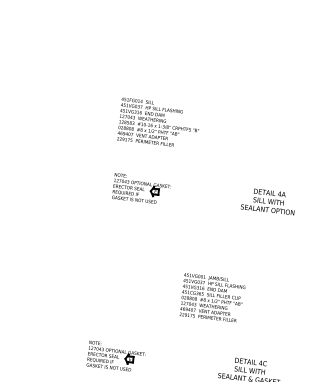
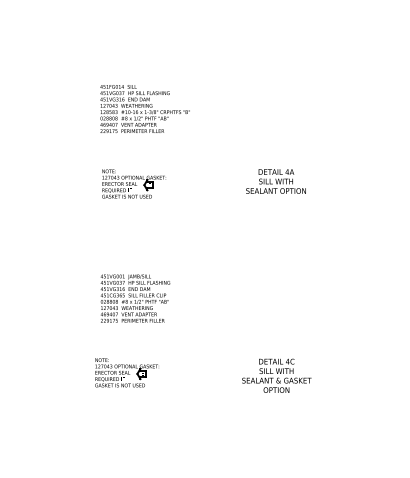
text: (212, 297) -> (135, 298), moved

